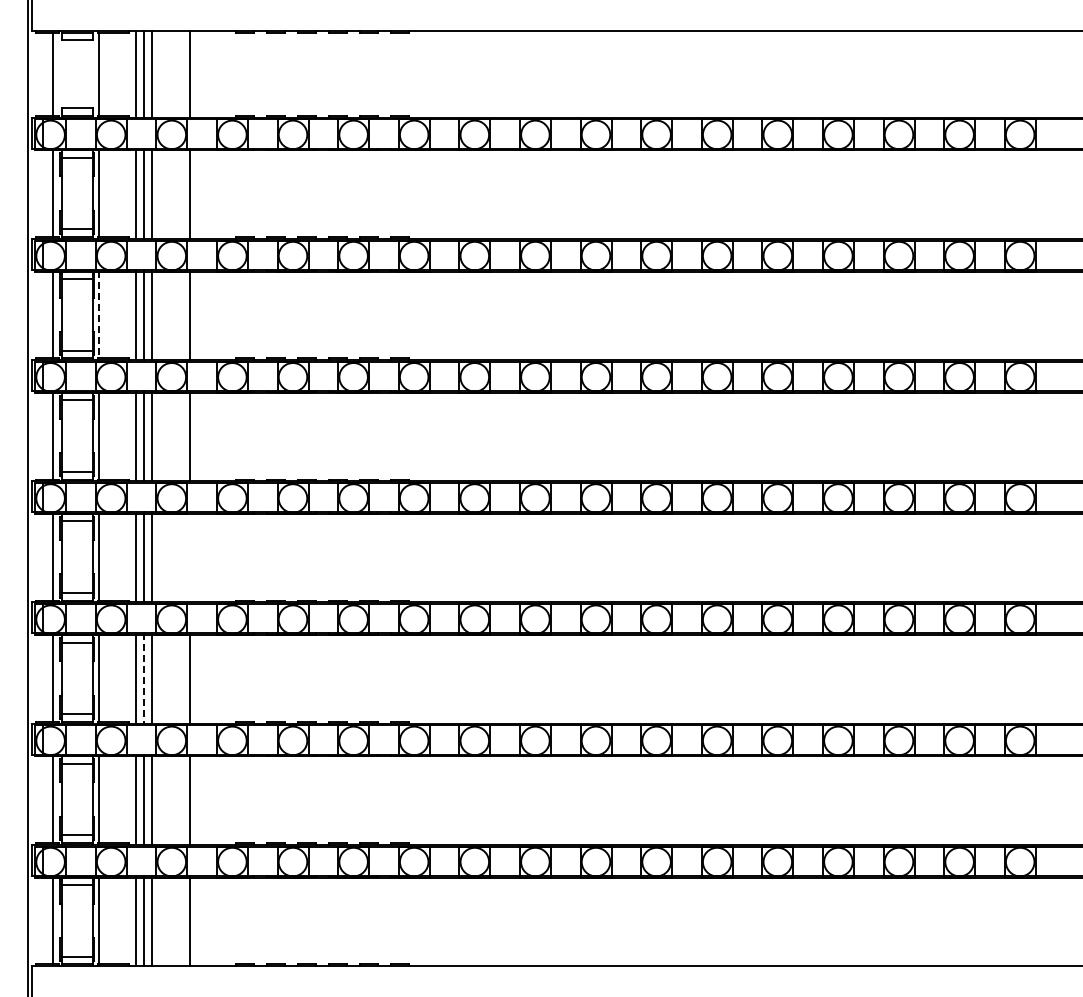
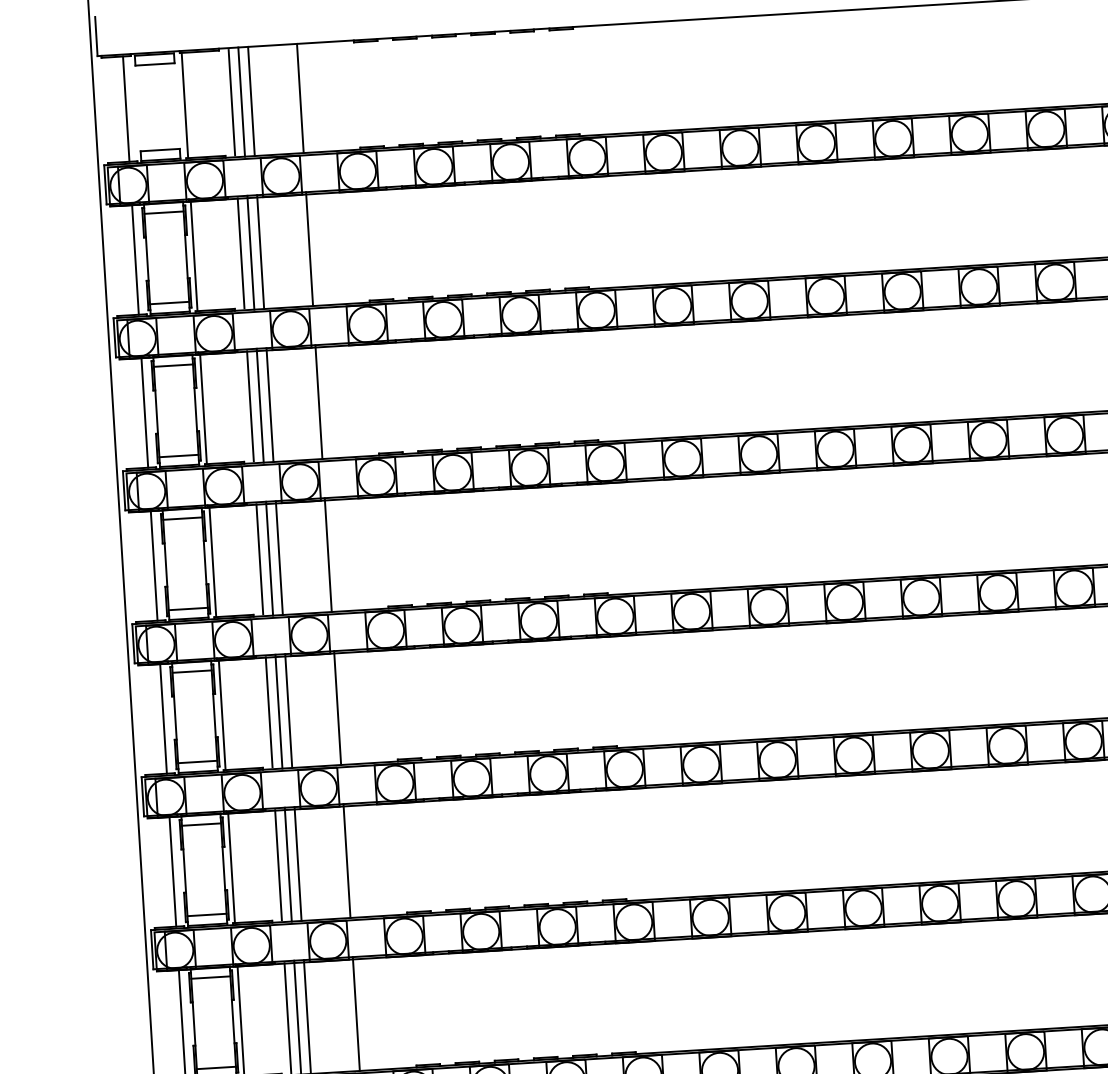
line: (99, 314) -> (204, 408), dashed -> solid
line: (190, 557) -> (337, 708), added
line: (144, 678) -> (288, 864), dashed -> solid

